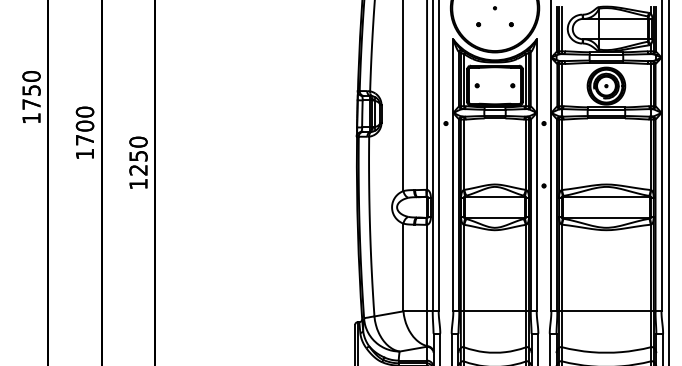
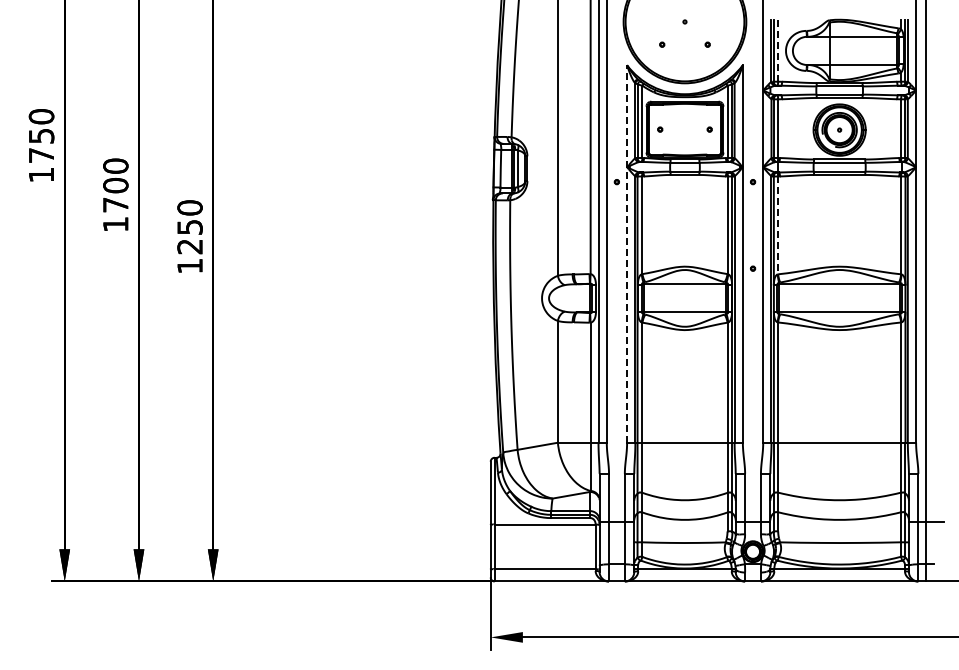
line: (562, 28) -> (778, 50), solid -> dashed
line: (562, 154) -> (778, 225), solid -> dashed
line: (453, 175) -> (627, 253), solid -> dashed

